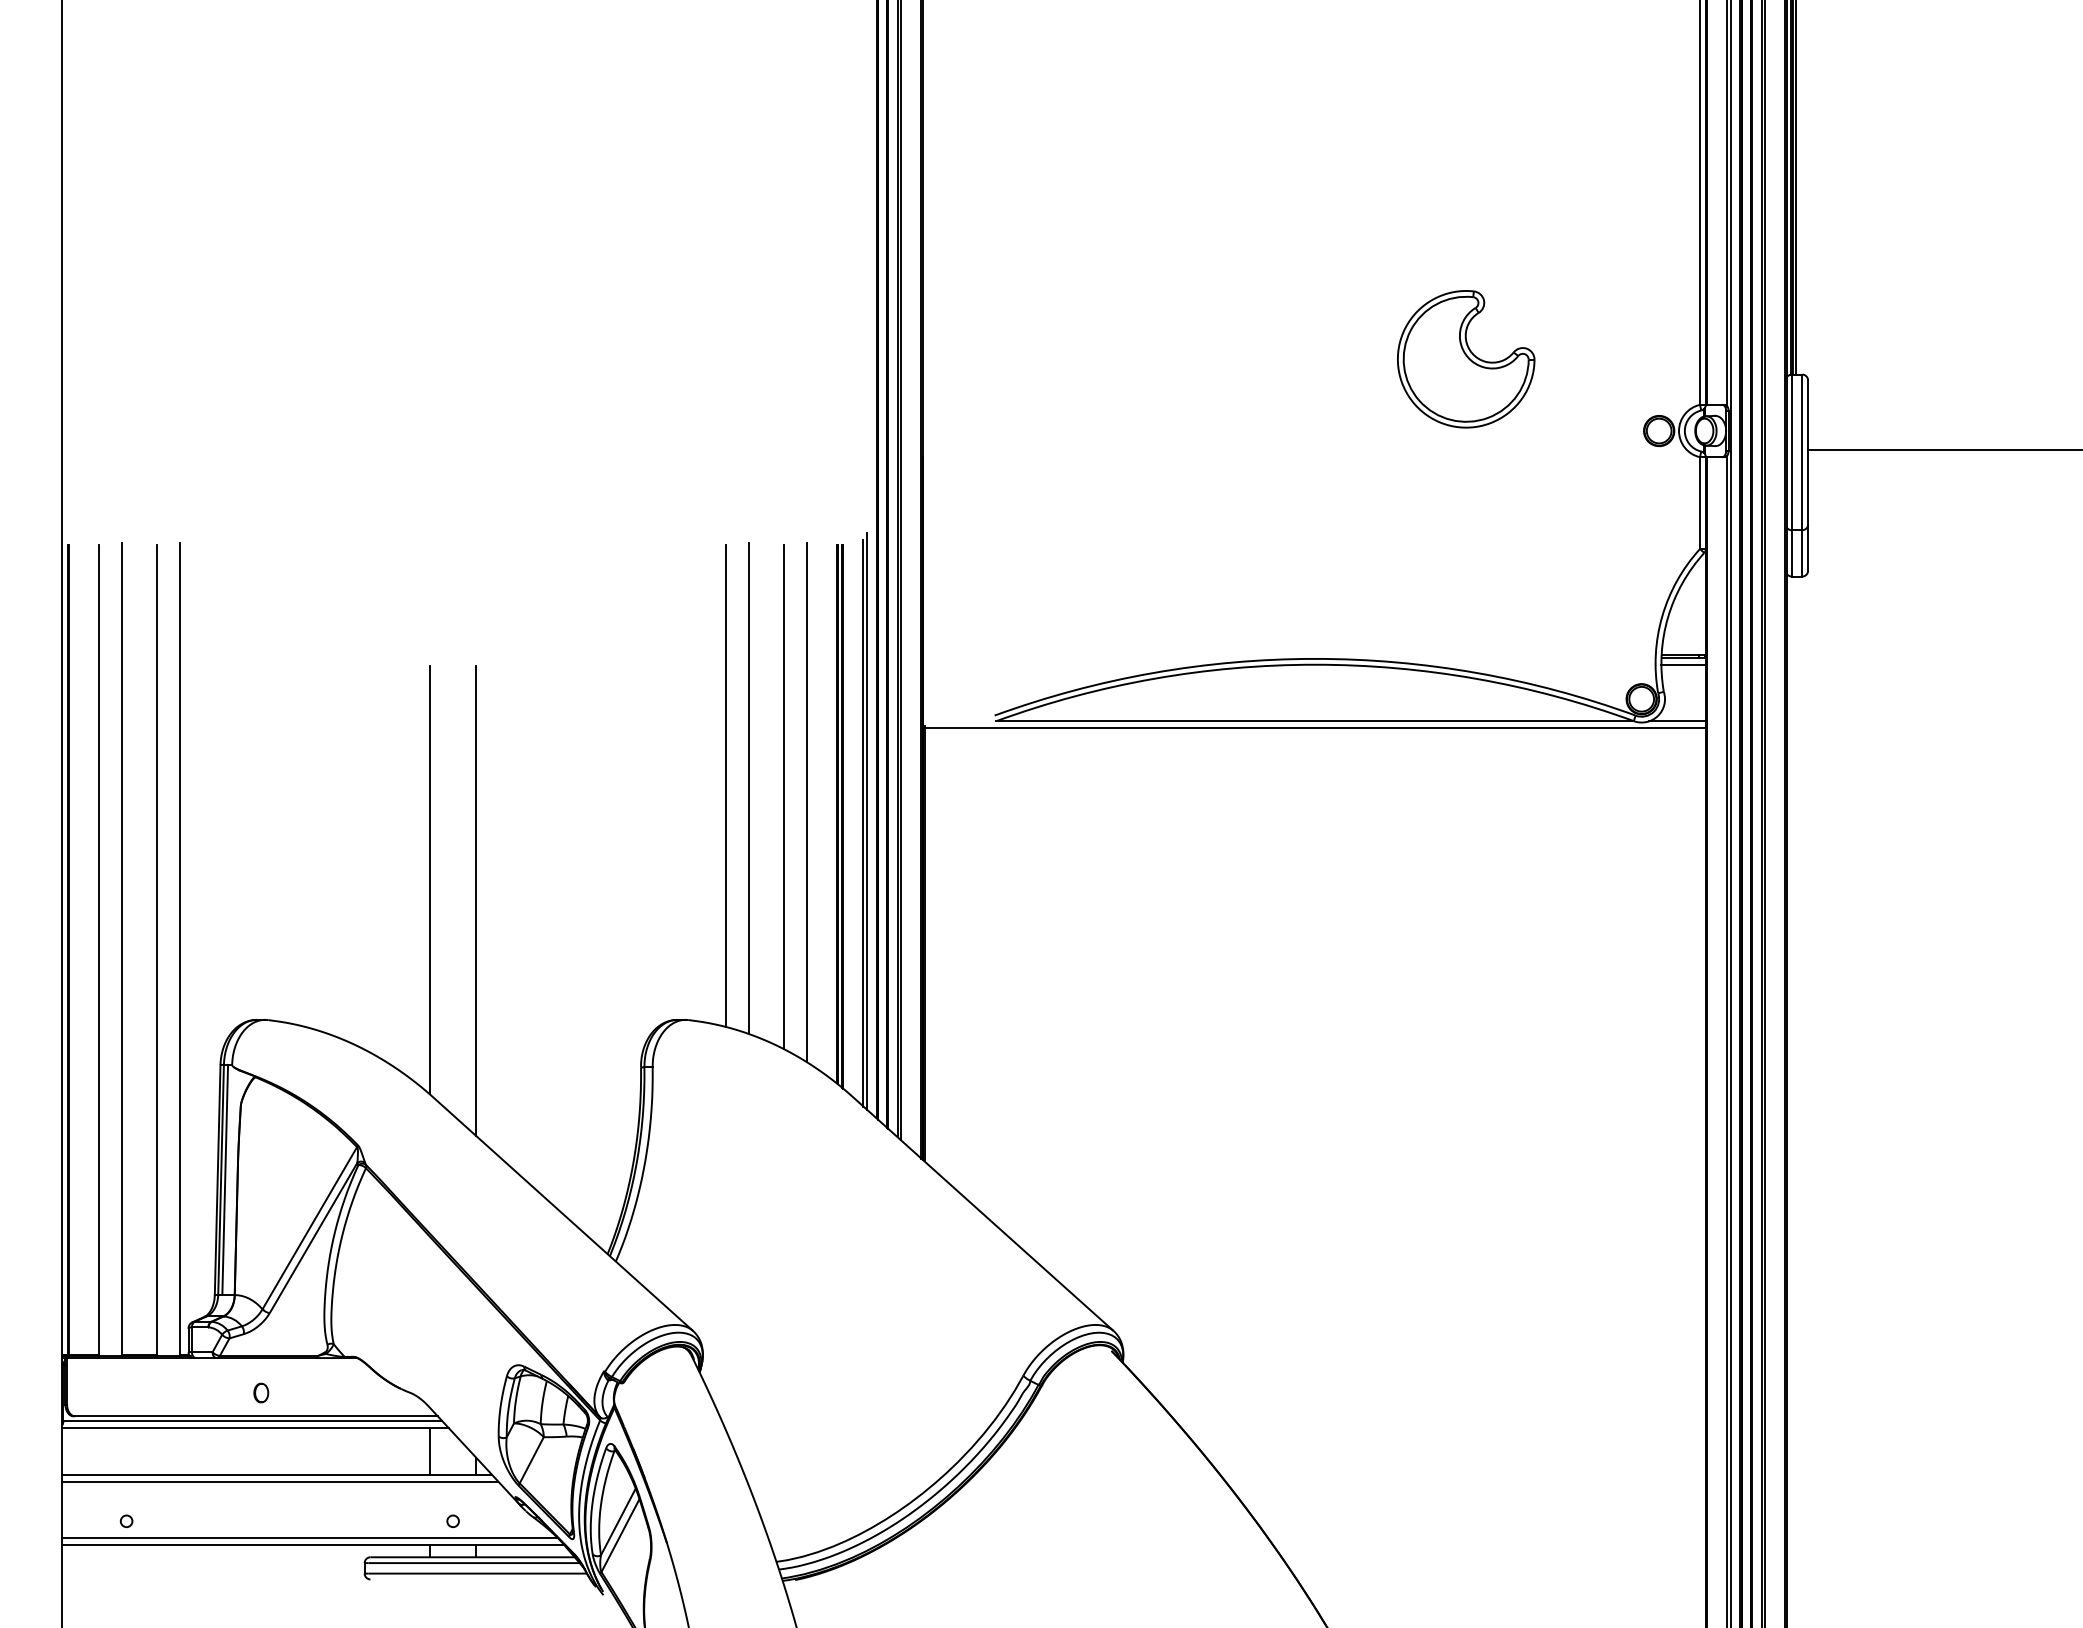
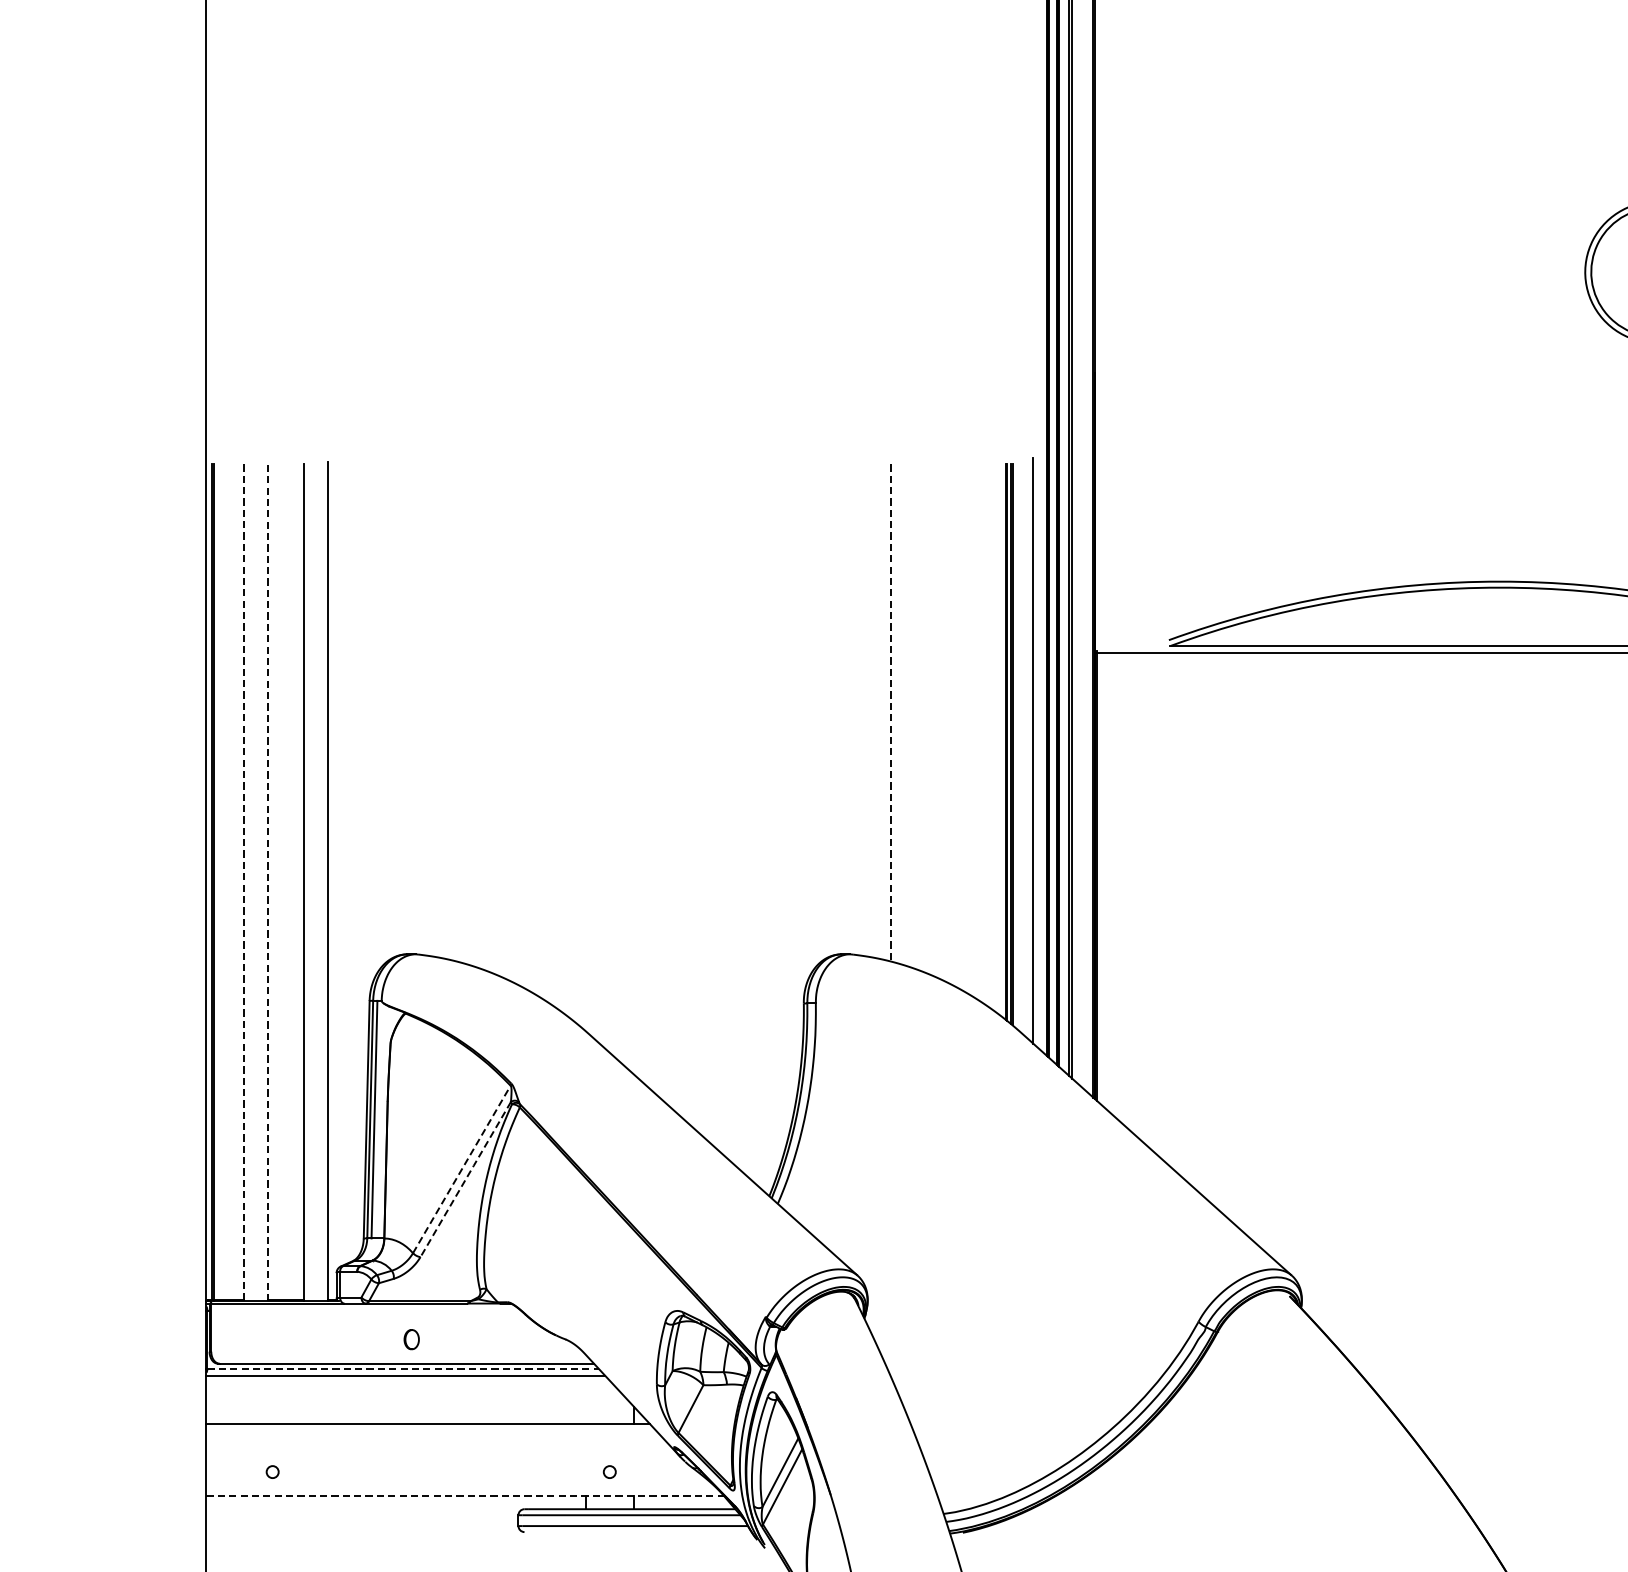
line: (725, 786) -> (891, 713), solid -> dashed
line: (749, 788) -> (915, 715), removed
line: (783, 796) -> (950, 723), removed
line: (806, 802) -> (974, 729), removed
line: (866, 821) -> (1036, 749), removed
line: (429, 880) -> (585, 810), removed
line: (476, 901) -> (633, 832), removed
line: (122, 948) -> (268, 880), solid -> dashed
line: (99, 951) -> (244, 883), solid -> dashed
line: (309, 1228) -> (461, 1169), solid -> dashed
line: (313, 1237) -> (465, 1179), solid -> dashed
line: (253, 1421) -> (403, 1369), solid -> dashed
line: (429, 1451) -> (585, 1400), removed
line: (280, 1481) -> (431, 1430), removed
line: (309, 1537) -> (461, 1488), removed
line: (313, 1544) -> (465, 1496), solid -> dashed

